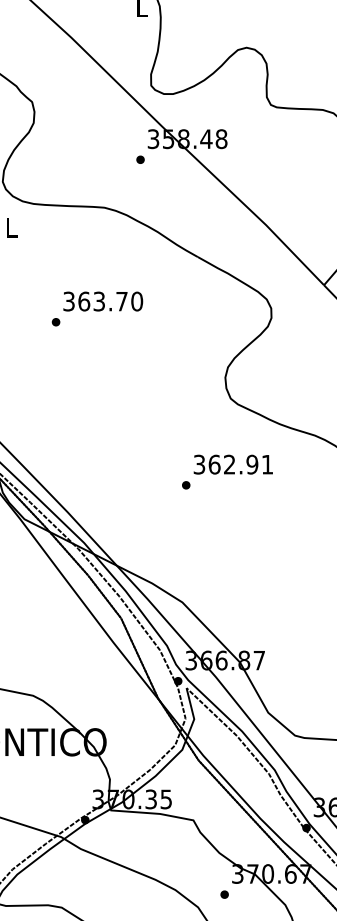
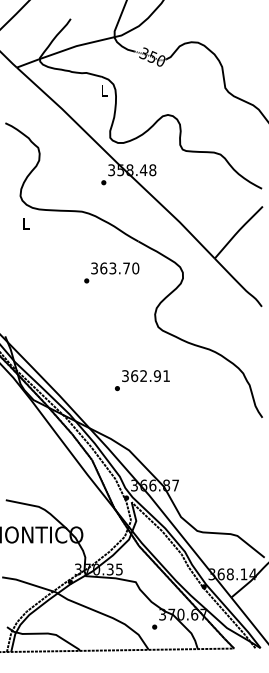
text: (97, 308) -> (111, 272), moved
text: (227, 471) -> (142, 380), moved

